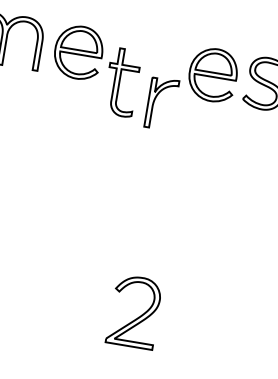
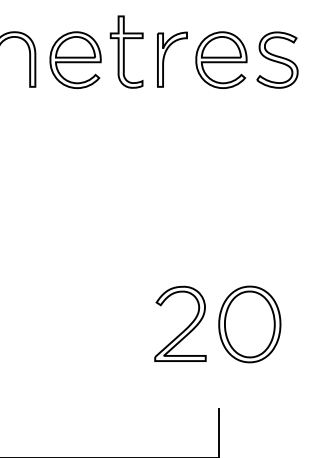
part: (122, 81) -> (126, 51), moved
part: (154, 102) -> (164, 59), moved
part: (198, 323) -> (249, 324), added

